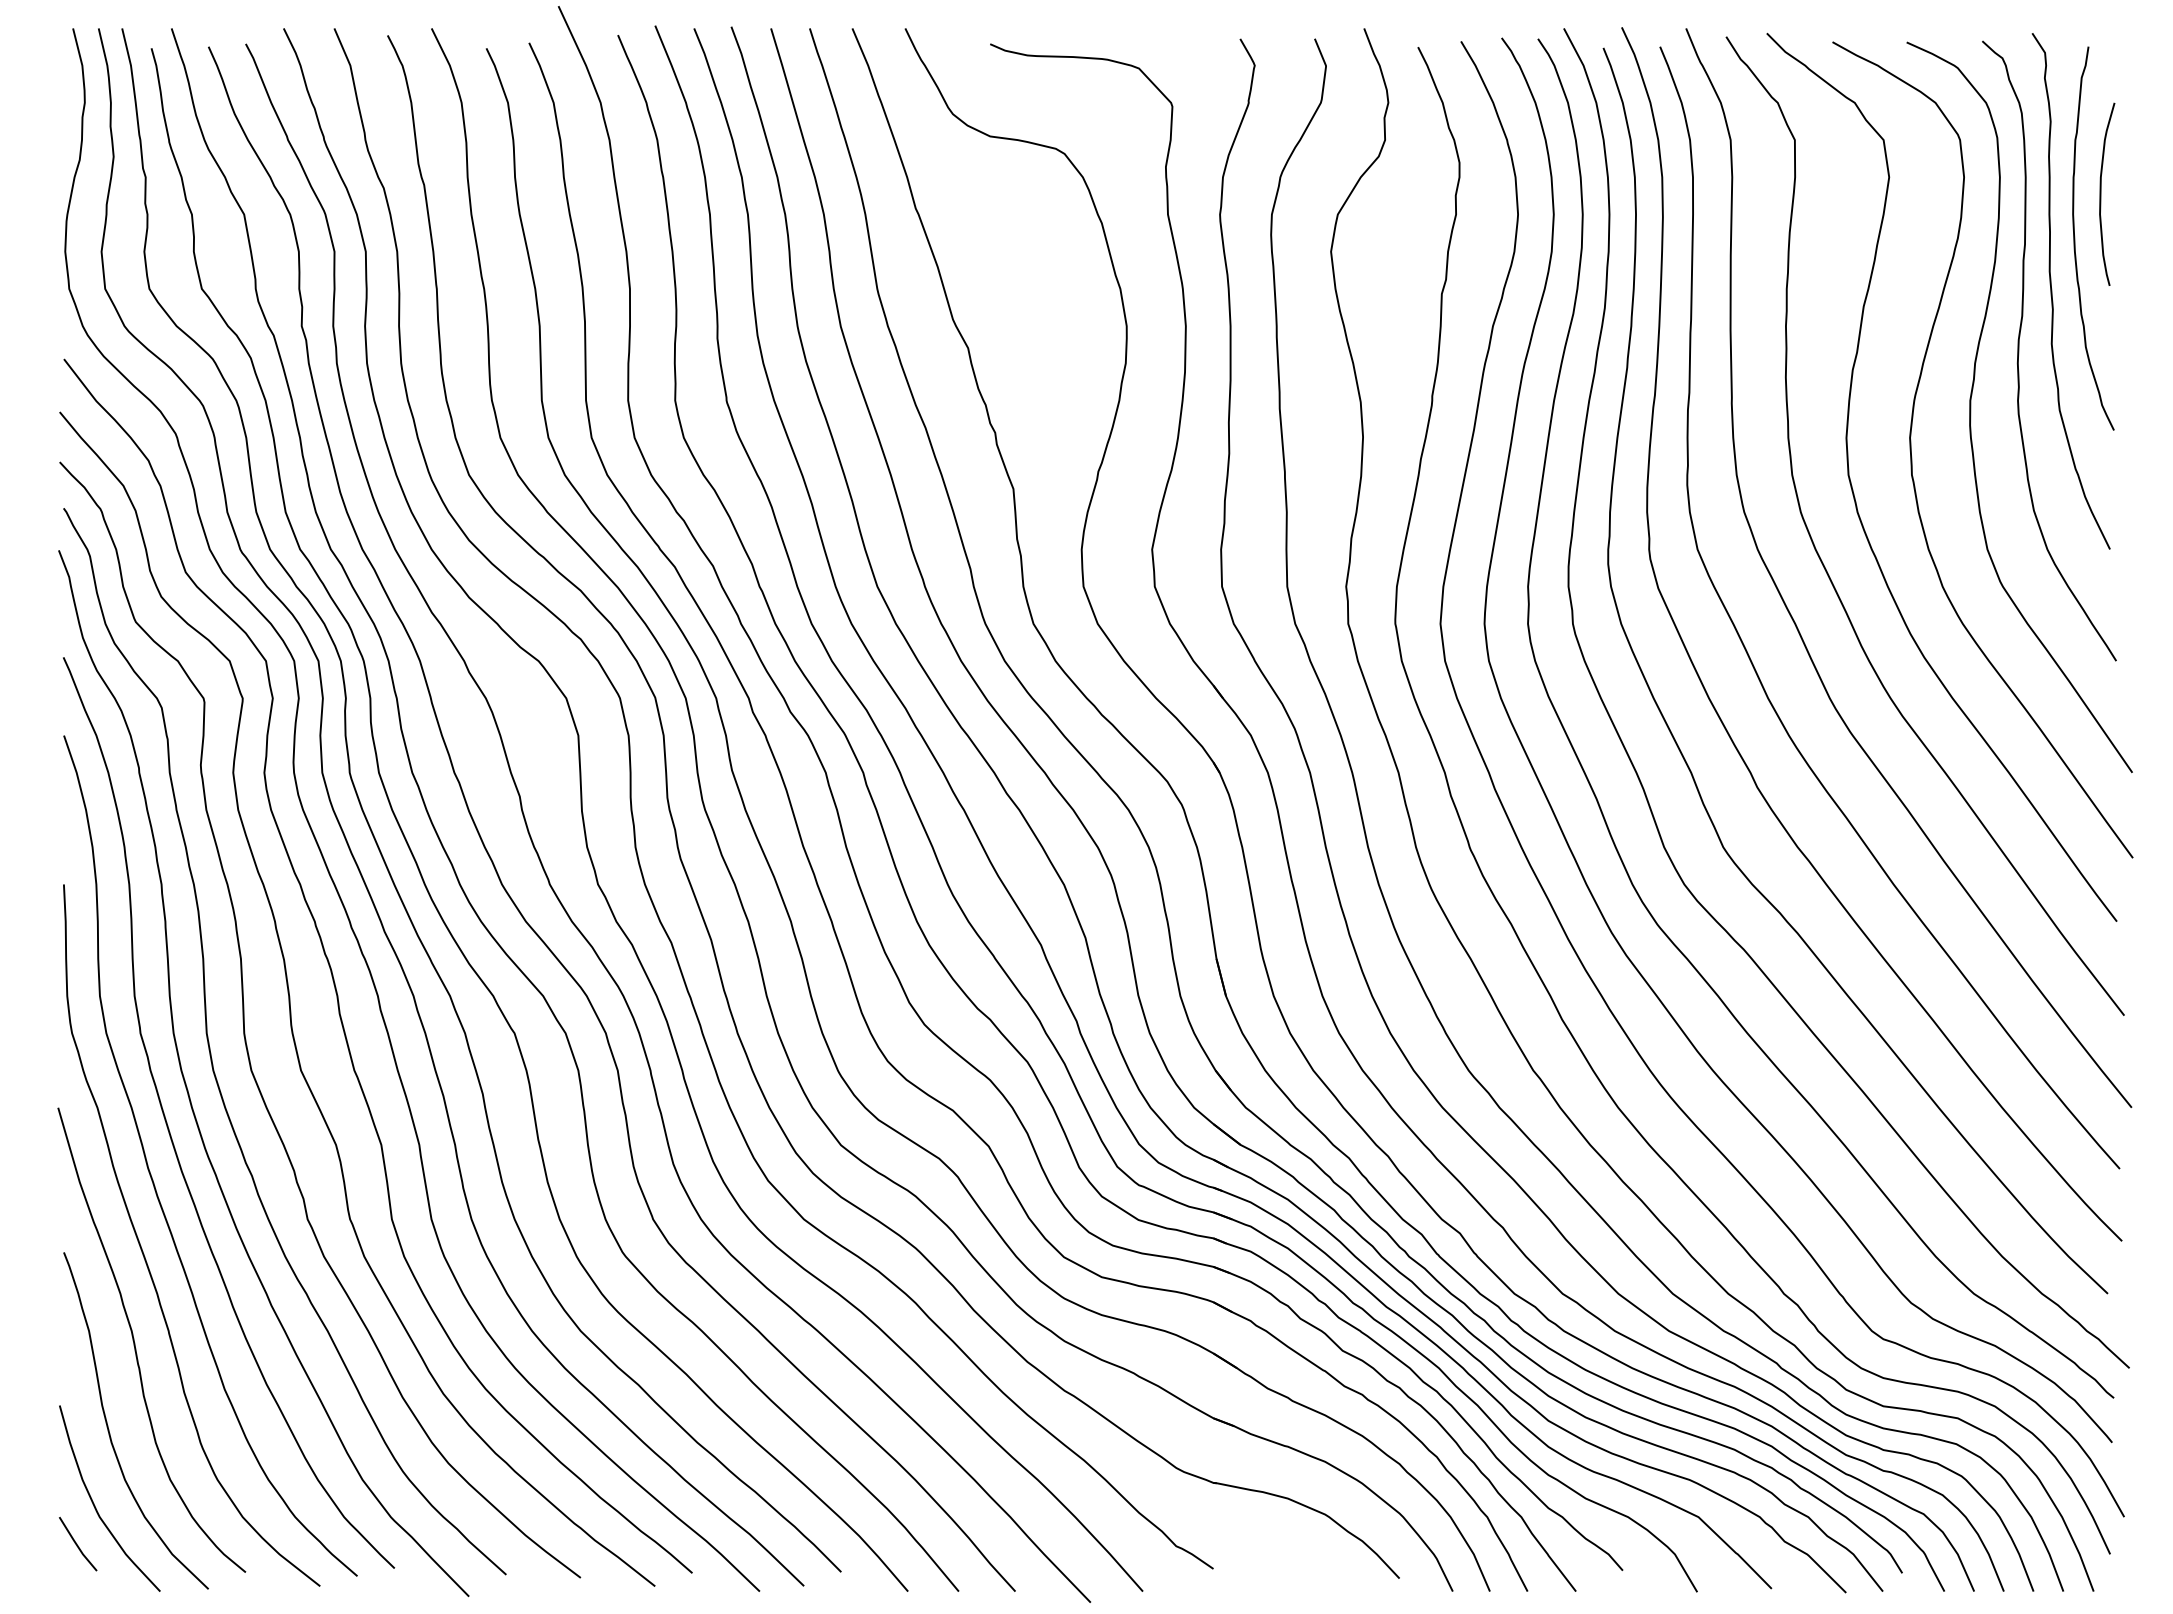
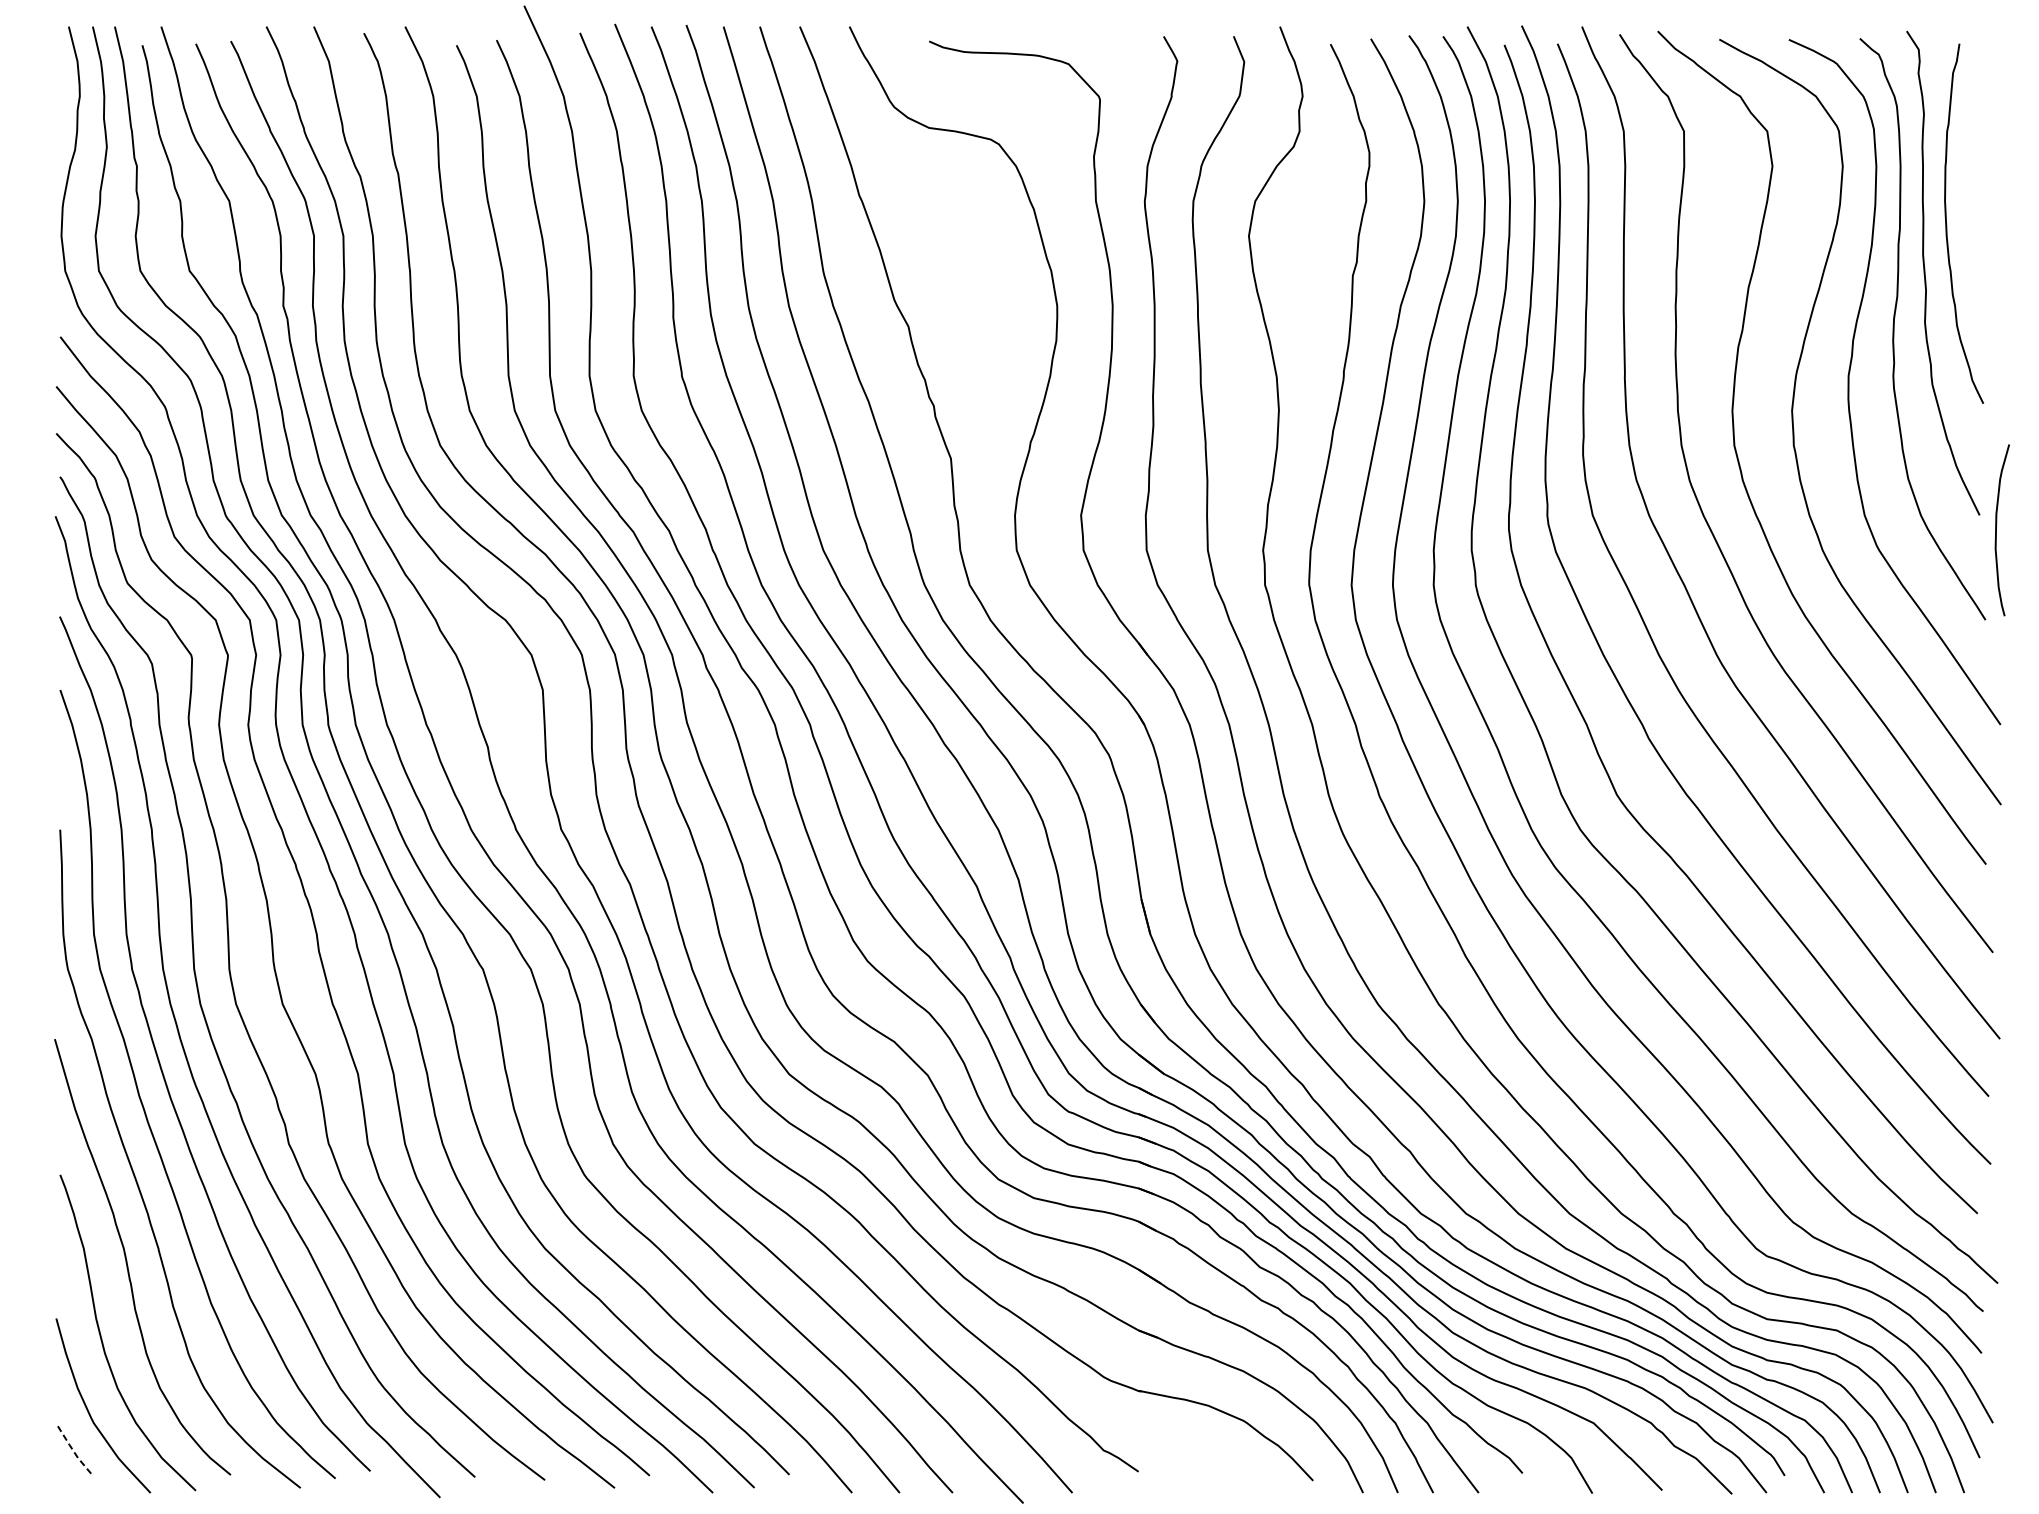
curve: (2101, 193) -> (1997, 529), moved
line: (76, 1544) -> (72, 1448), solid -> dashed

